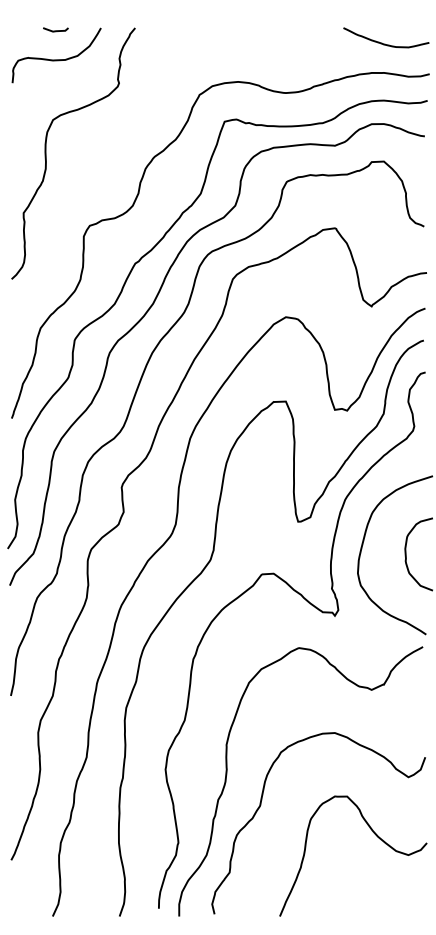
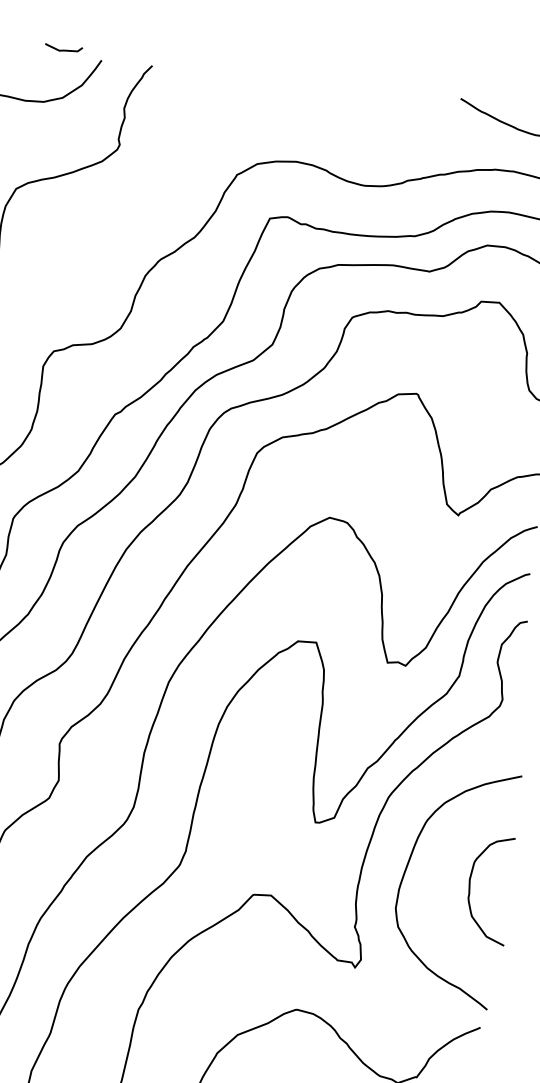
curve: (55, 30) -> (63, 49), moved

